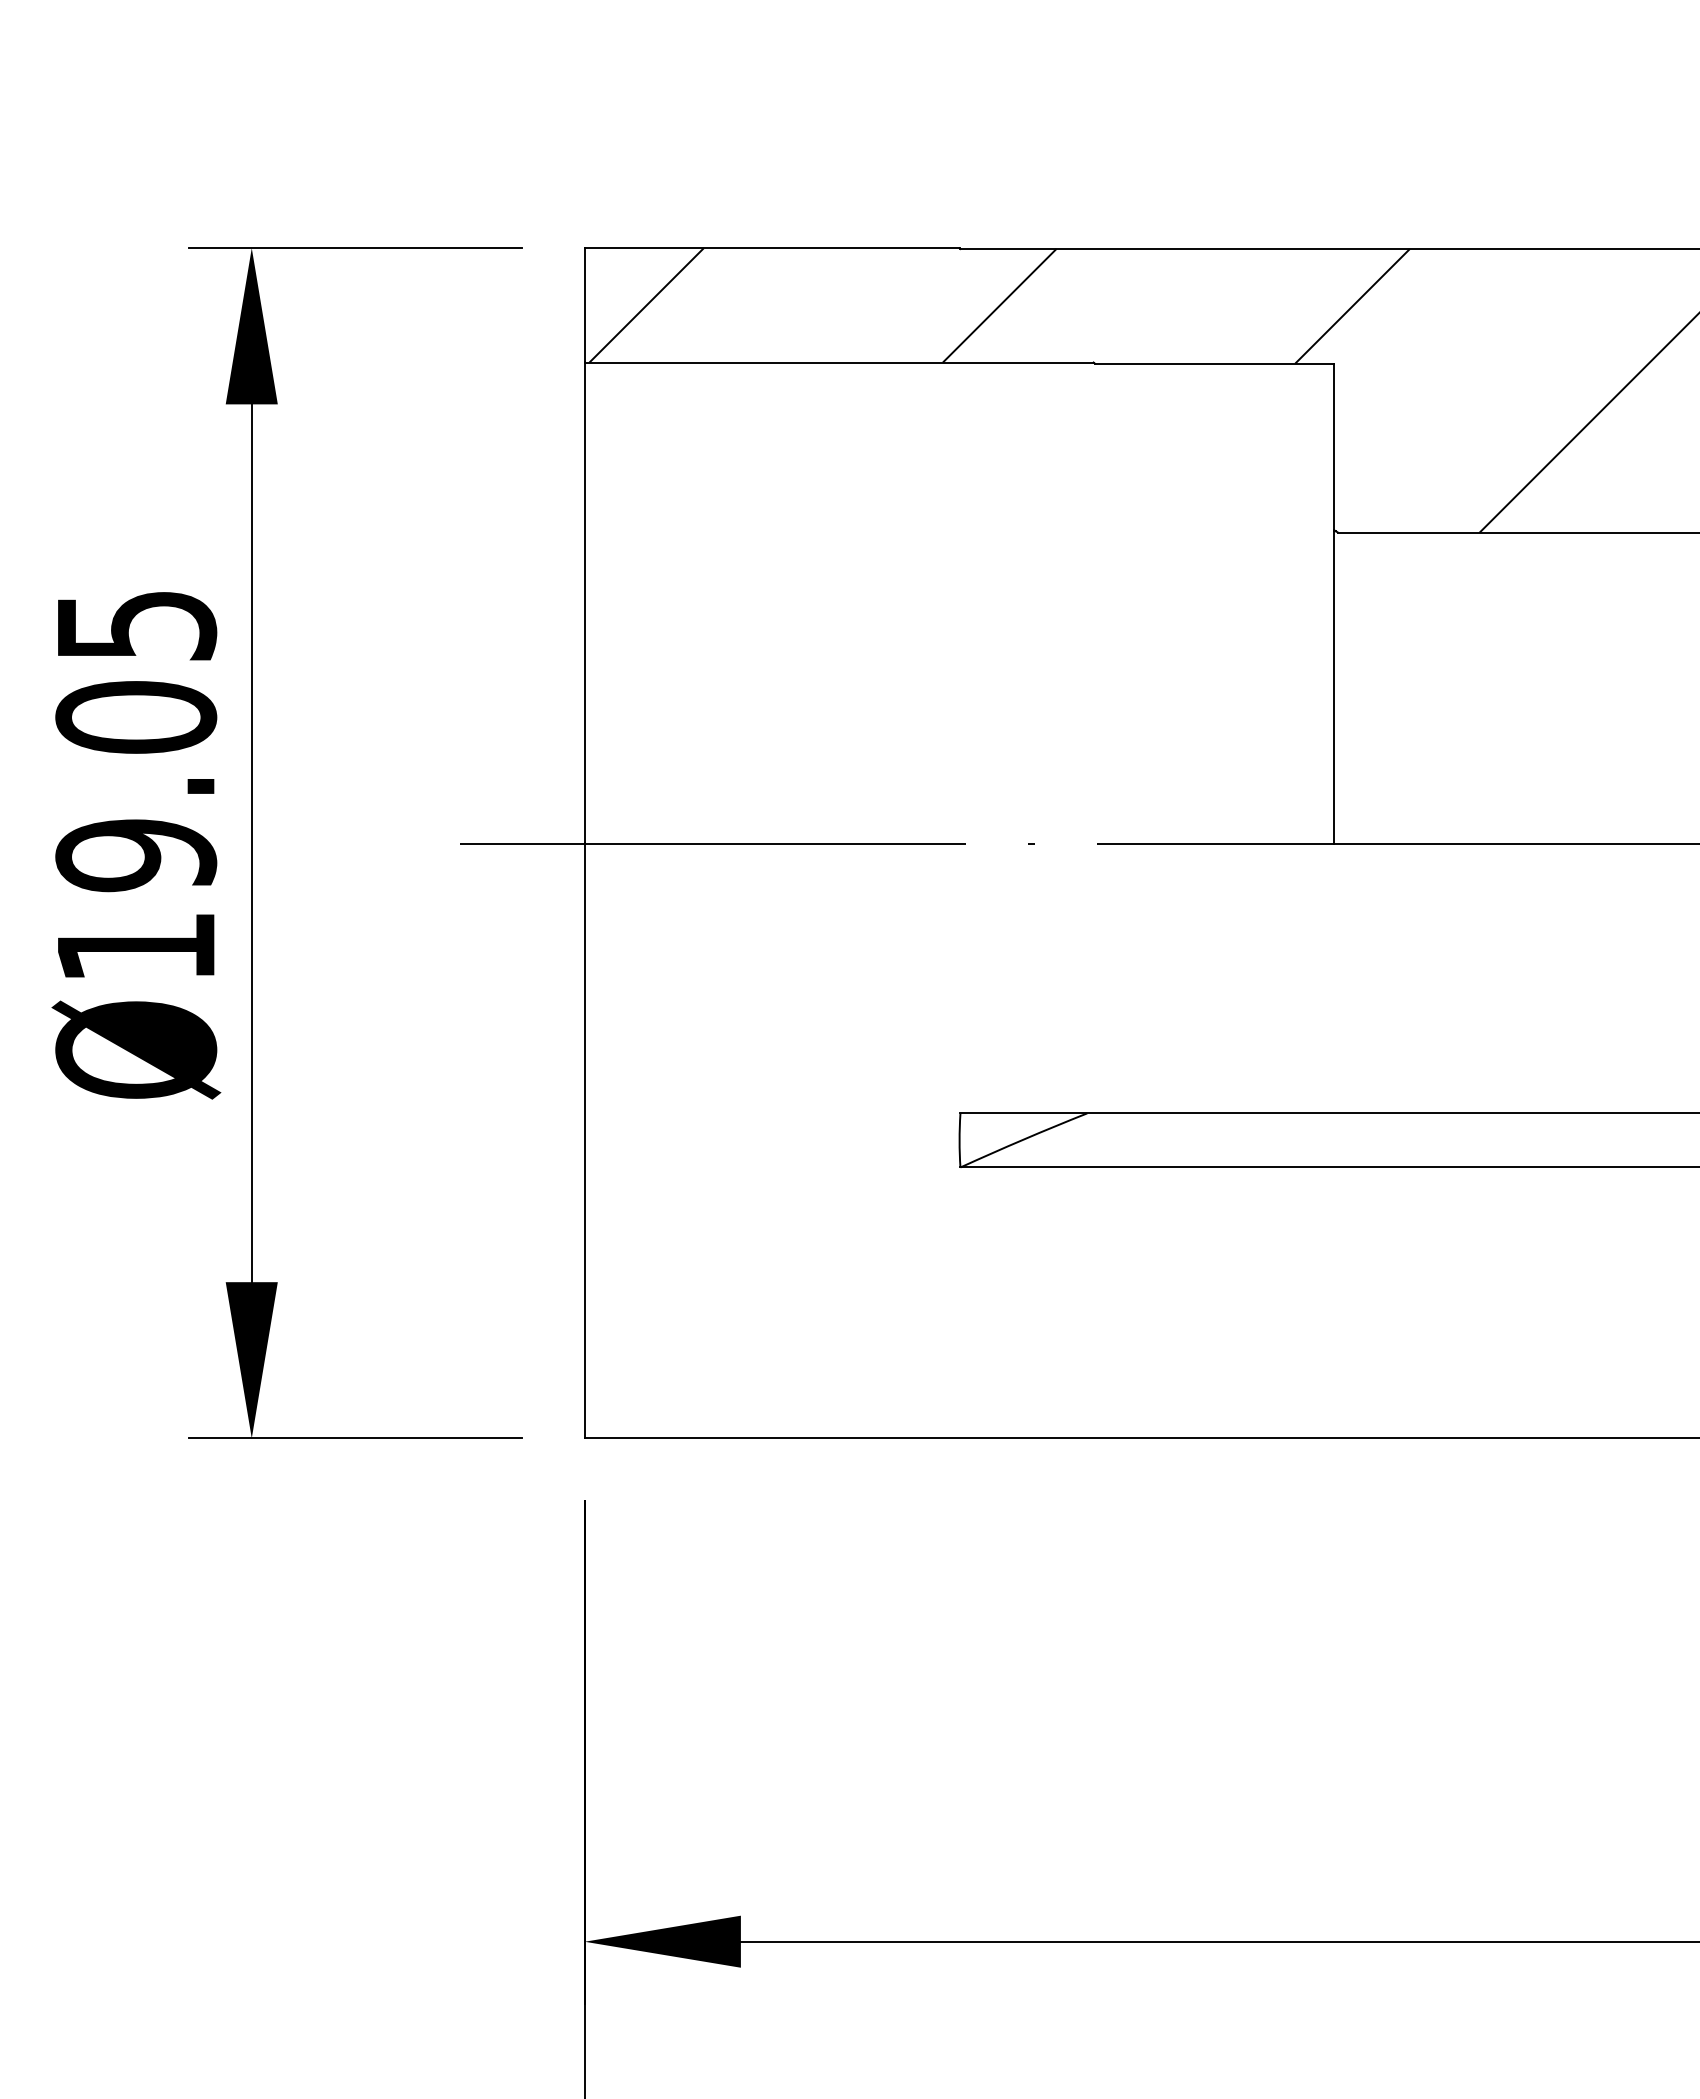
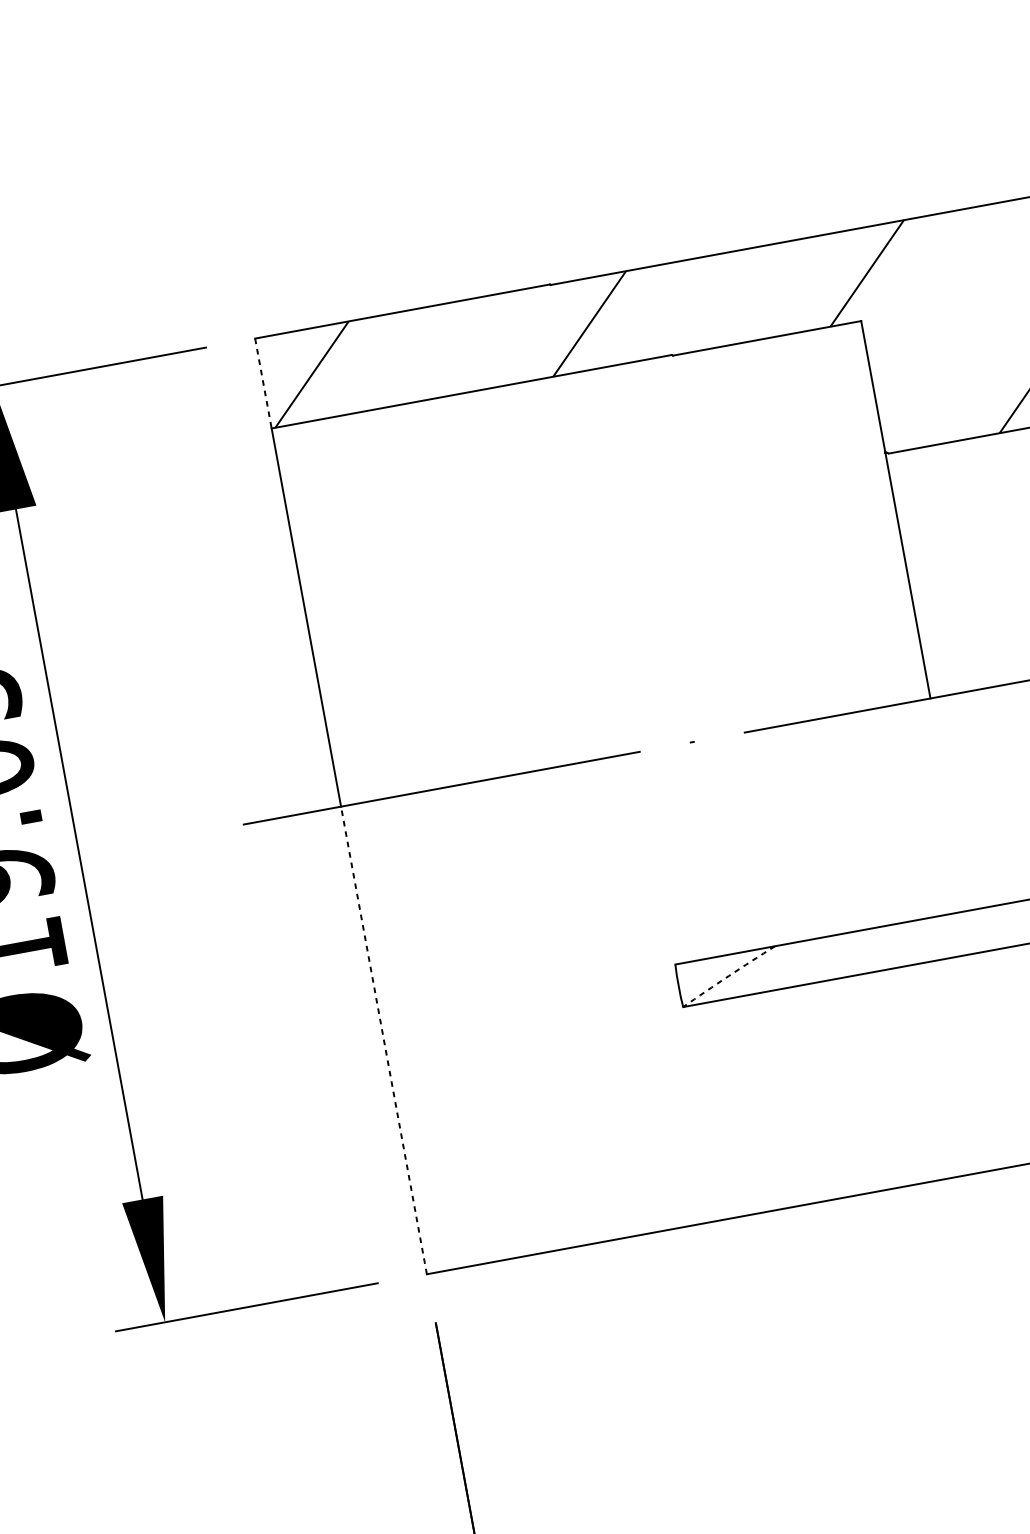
line: (584, 305) -> (263, 383), solid -> dashed
arc: (1023, 1139) -> (728, 975), solid -> dashed
line: (584, 1140) -> (383, 1040), solid -> dashed

